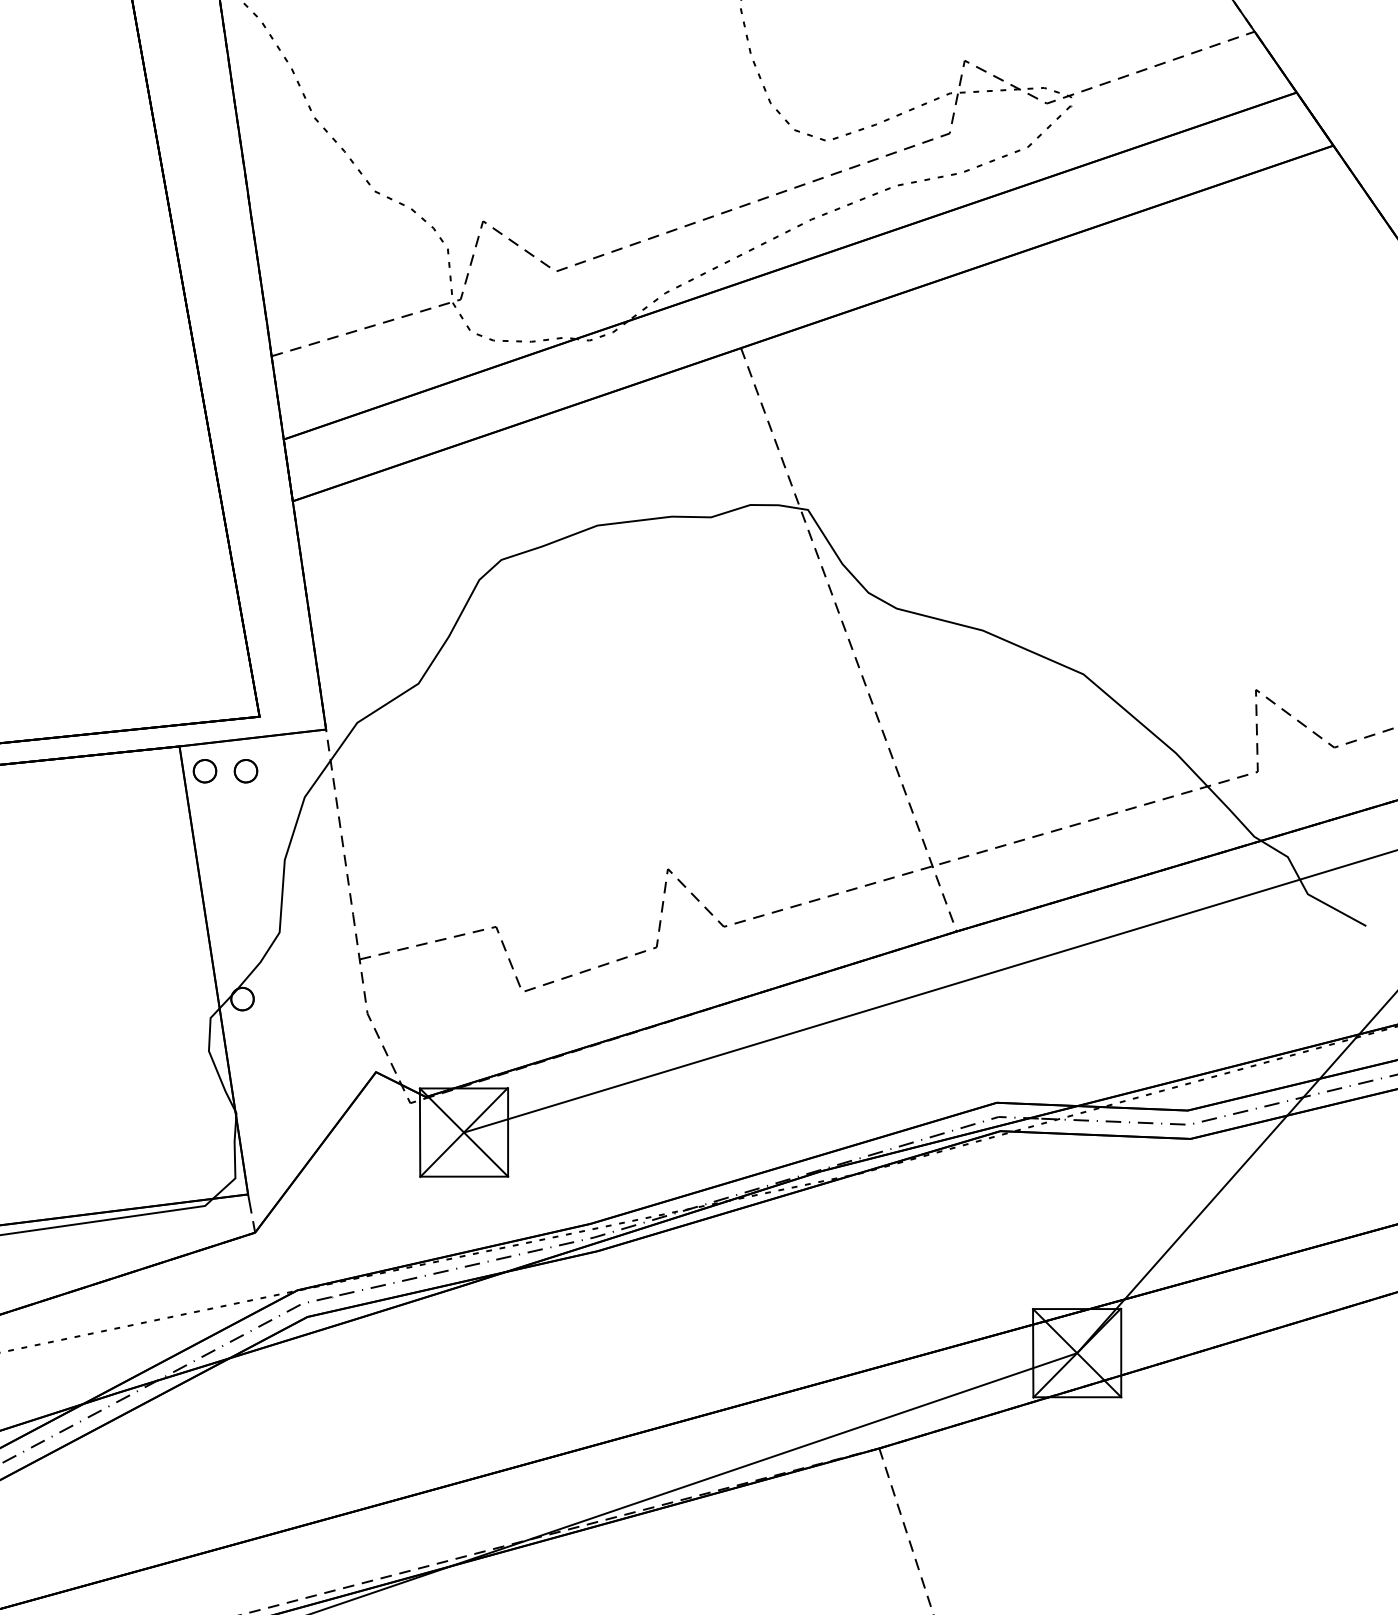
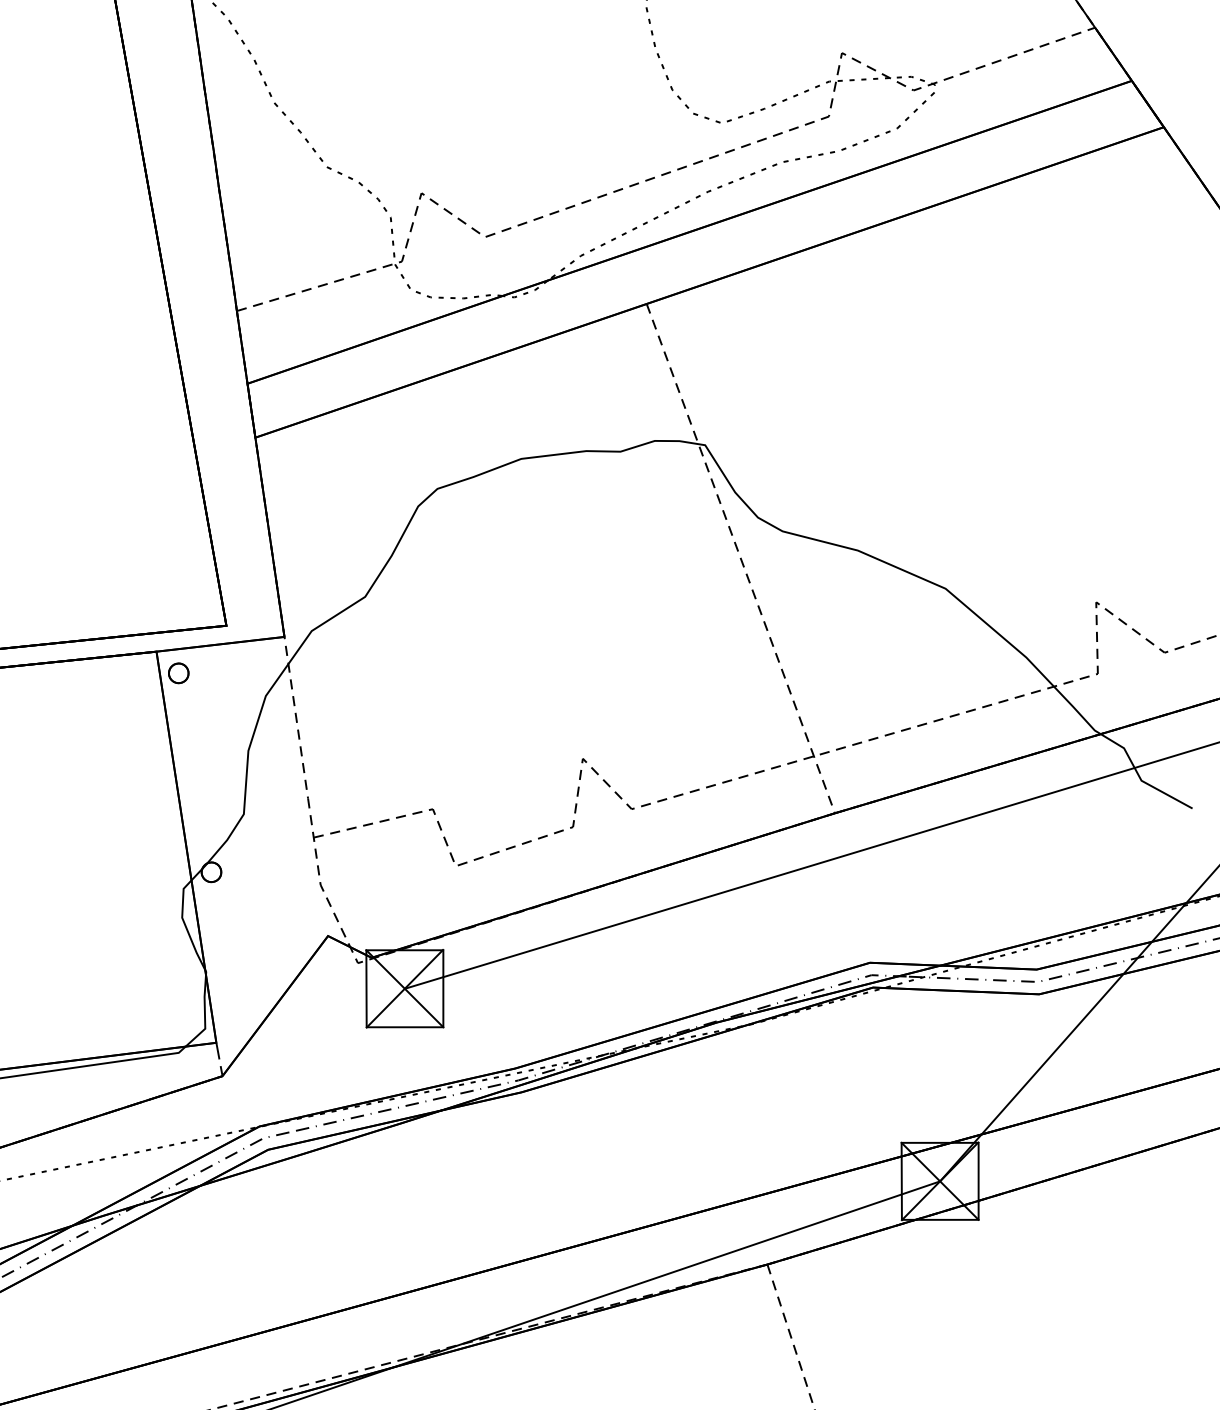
part: (245, 771) -> (214, 673), removed

